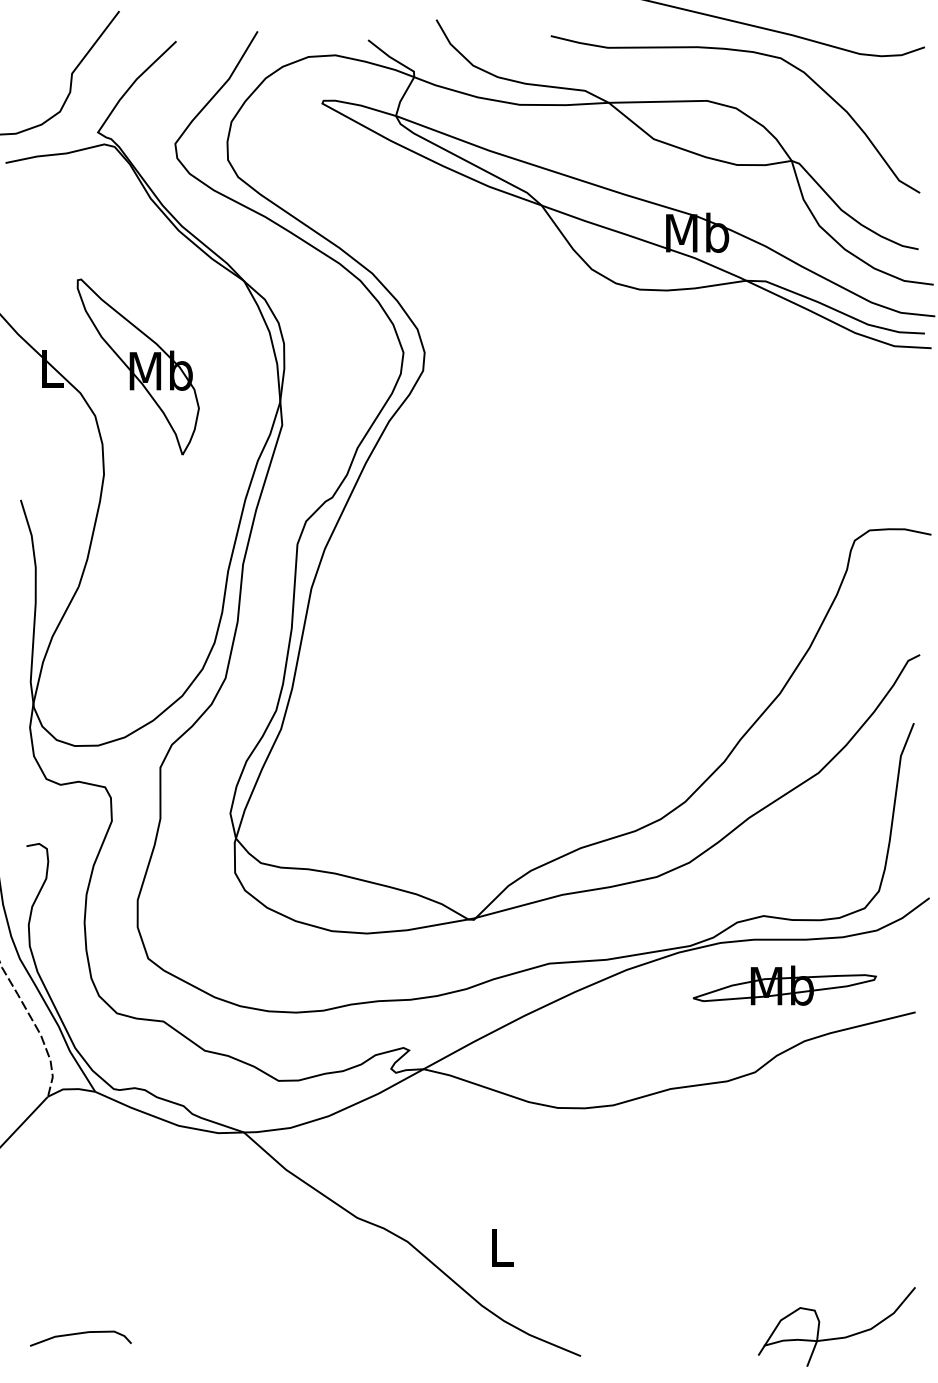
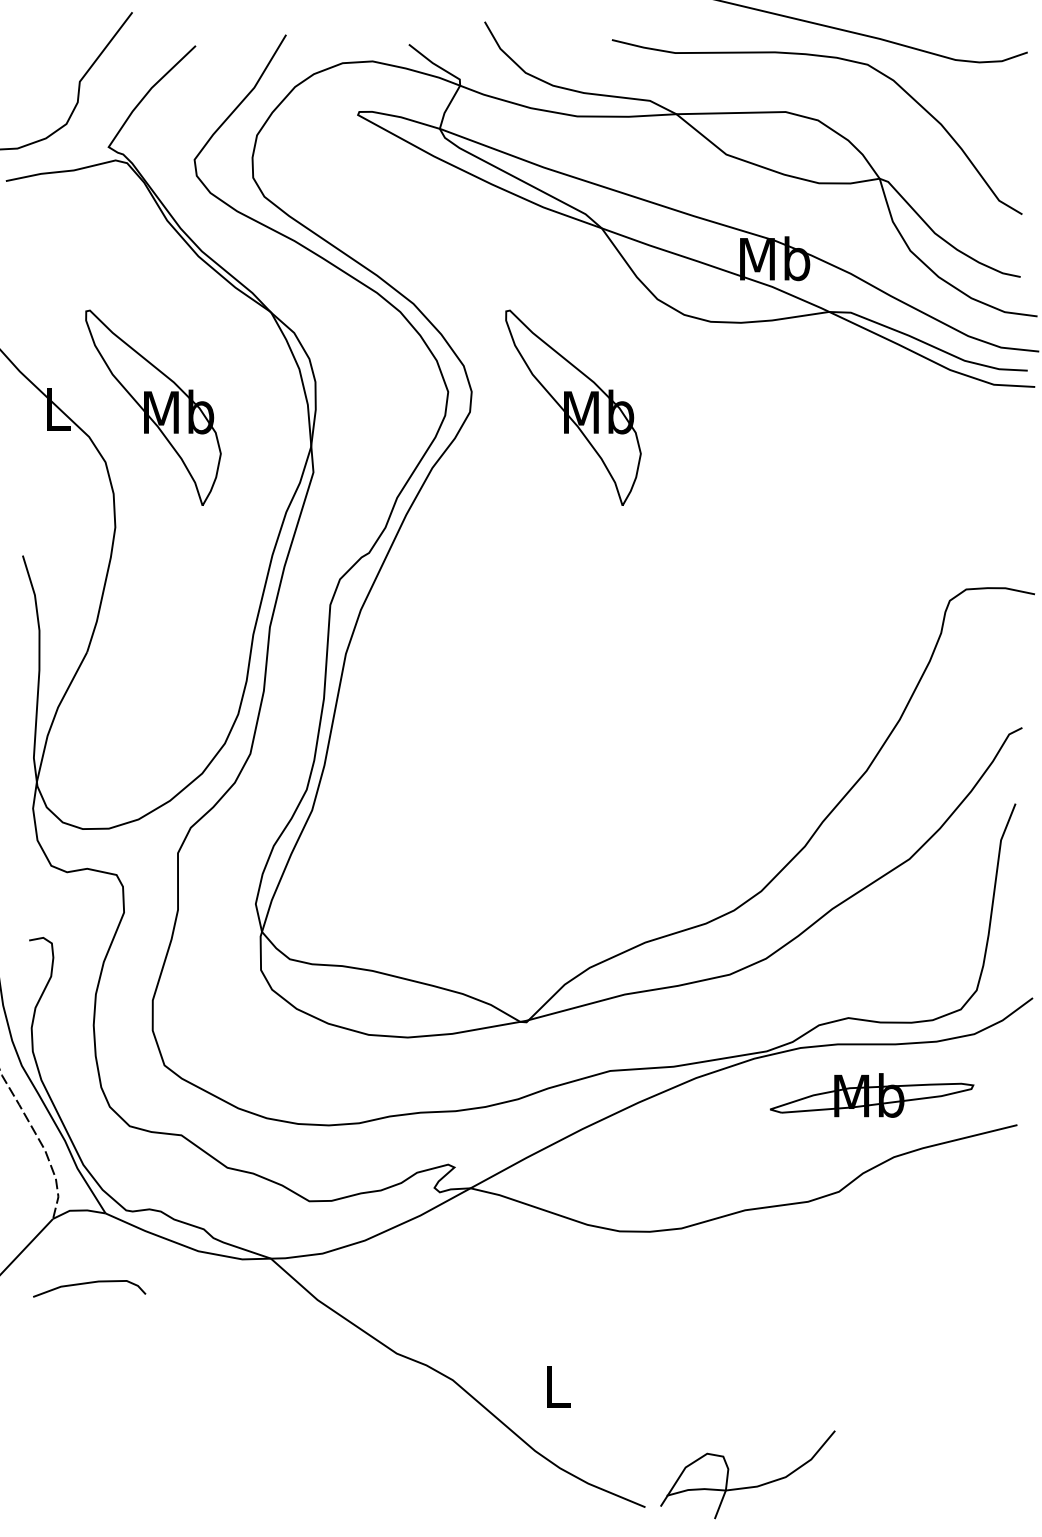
part: (516, 366) -> (573, 407), added
curve: (80, 1333) -> (89, 1283), moved
part: (836, 1337) -> (747, 1486), moved

